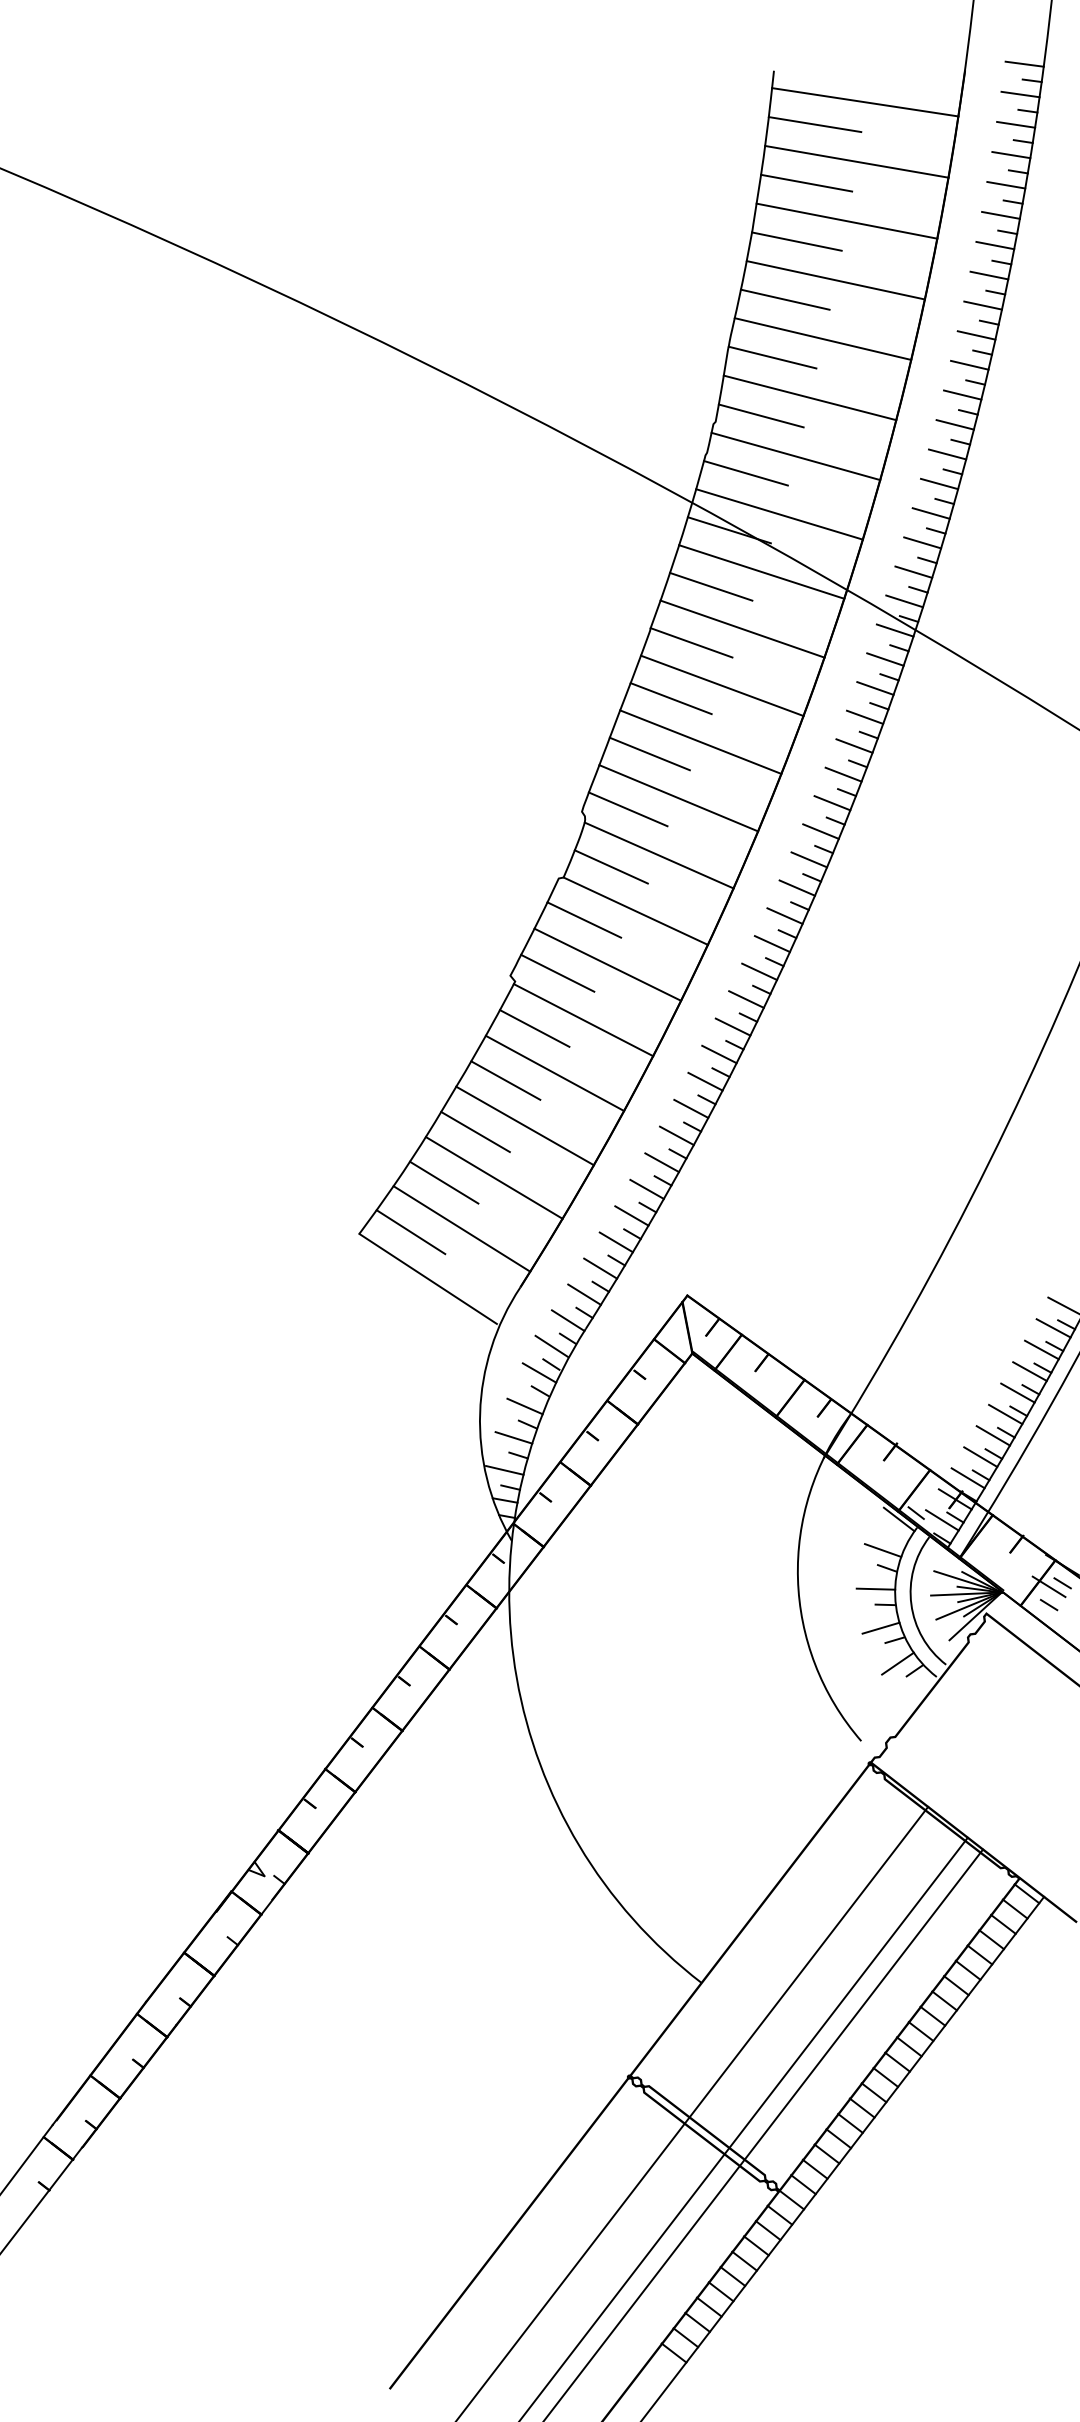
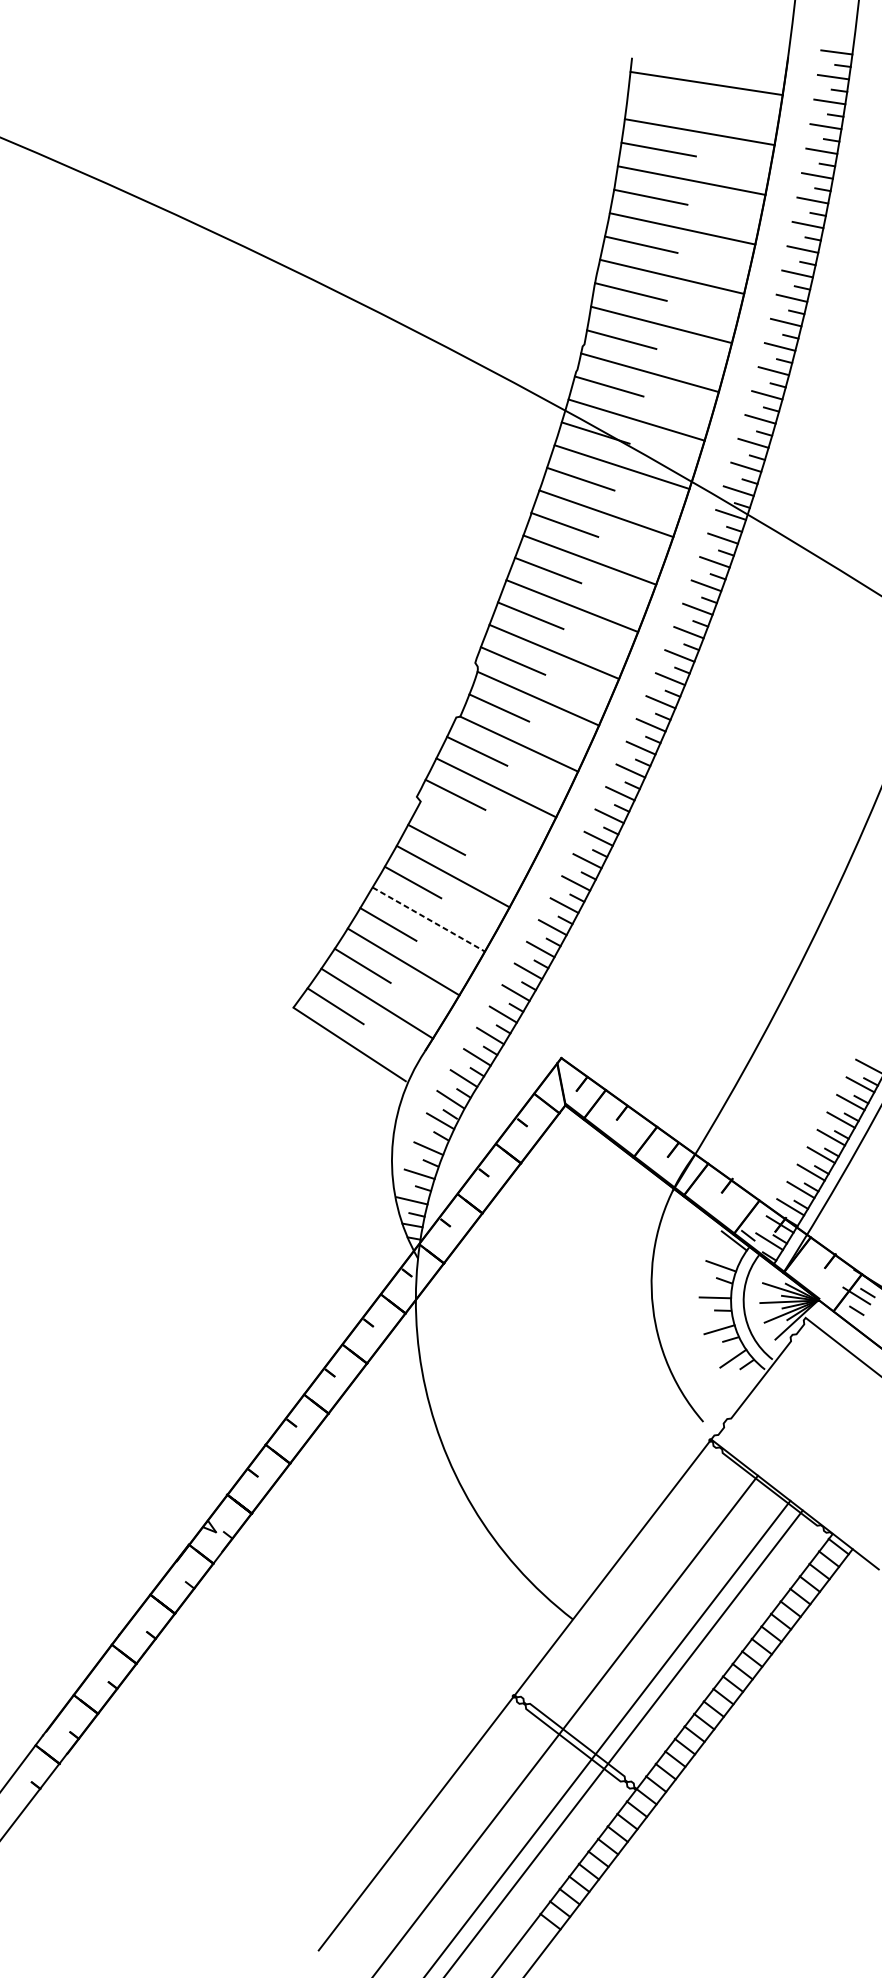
line: (814, 124) -> (665, 101), removed
line: (583, 1020) -> (476, 833), removed
line: (525, 1126) -> (429, 919), solid -> dashed

